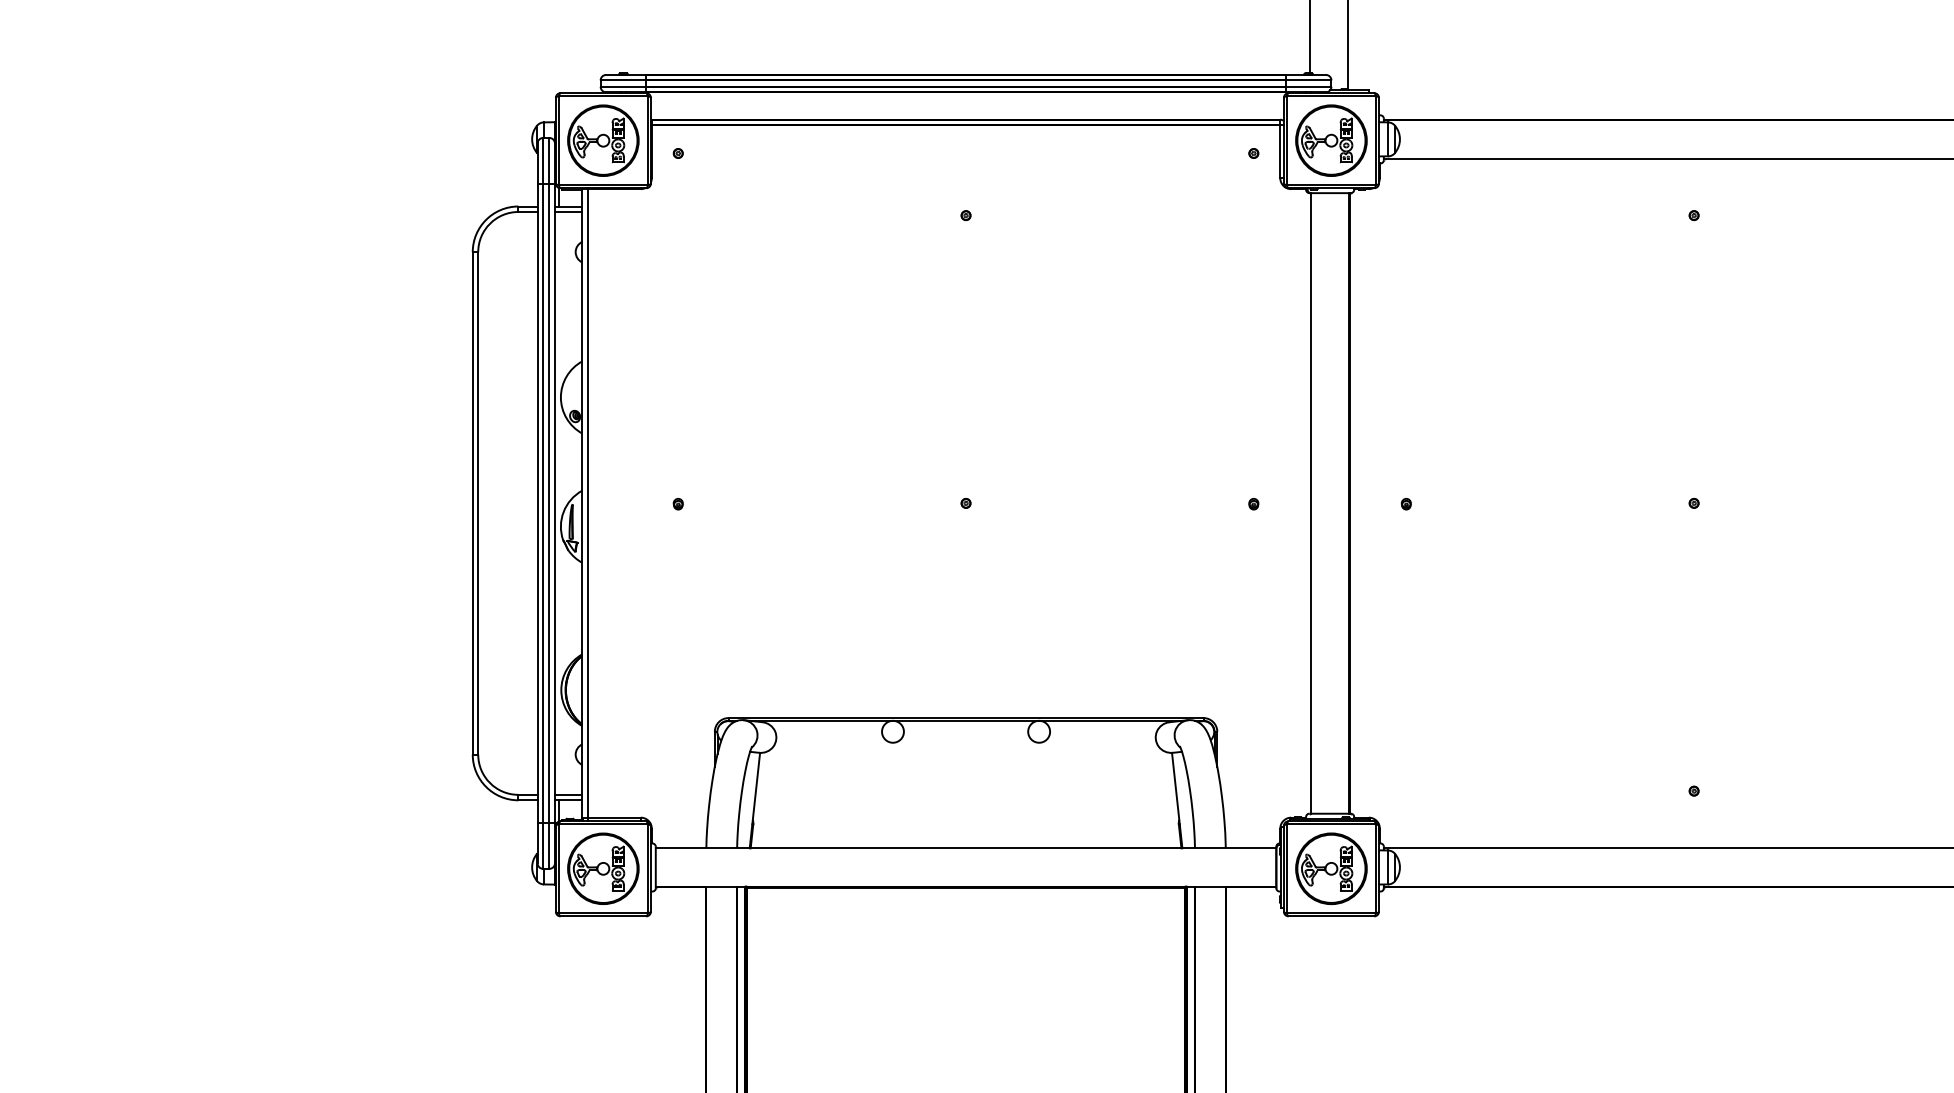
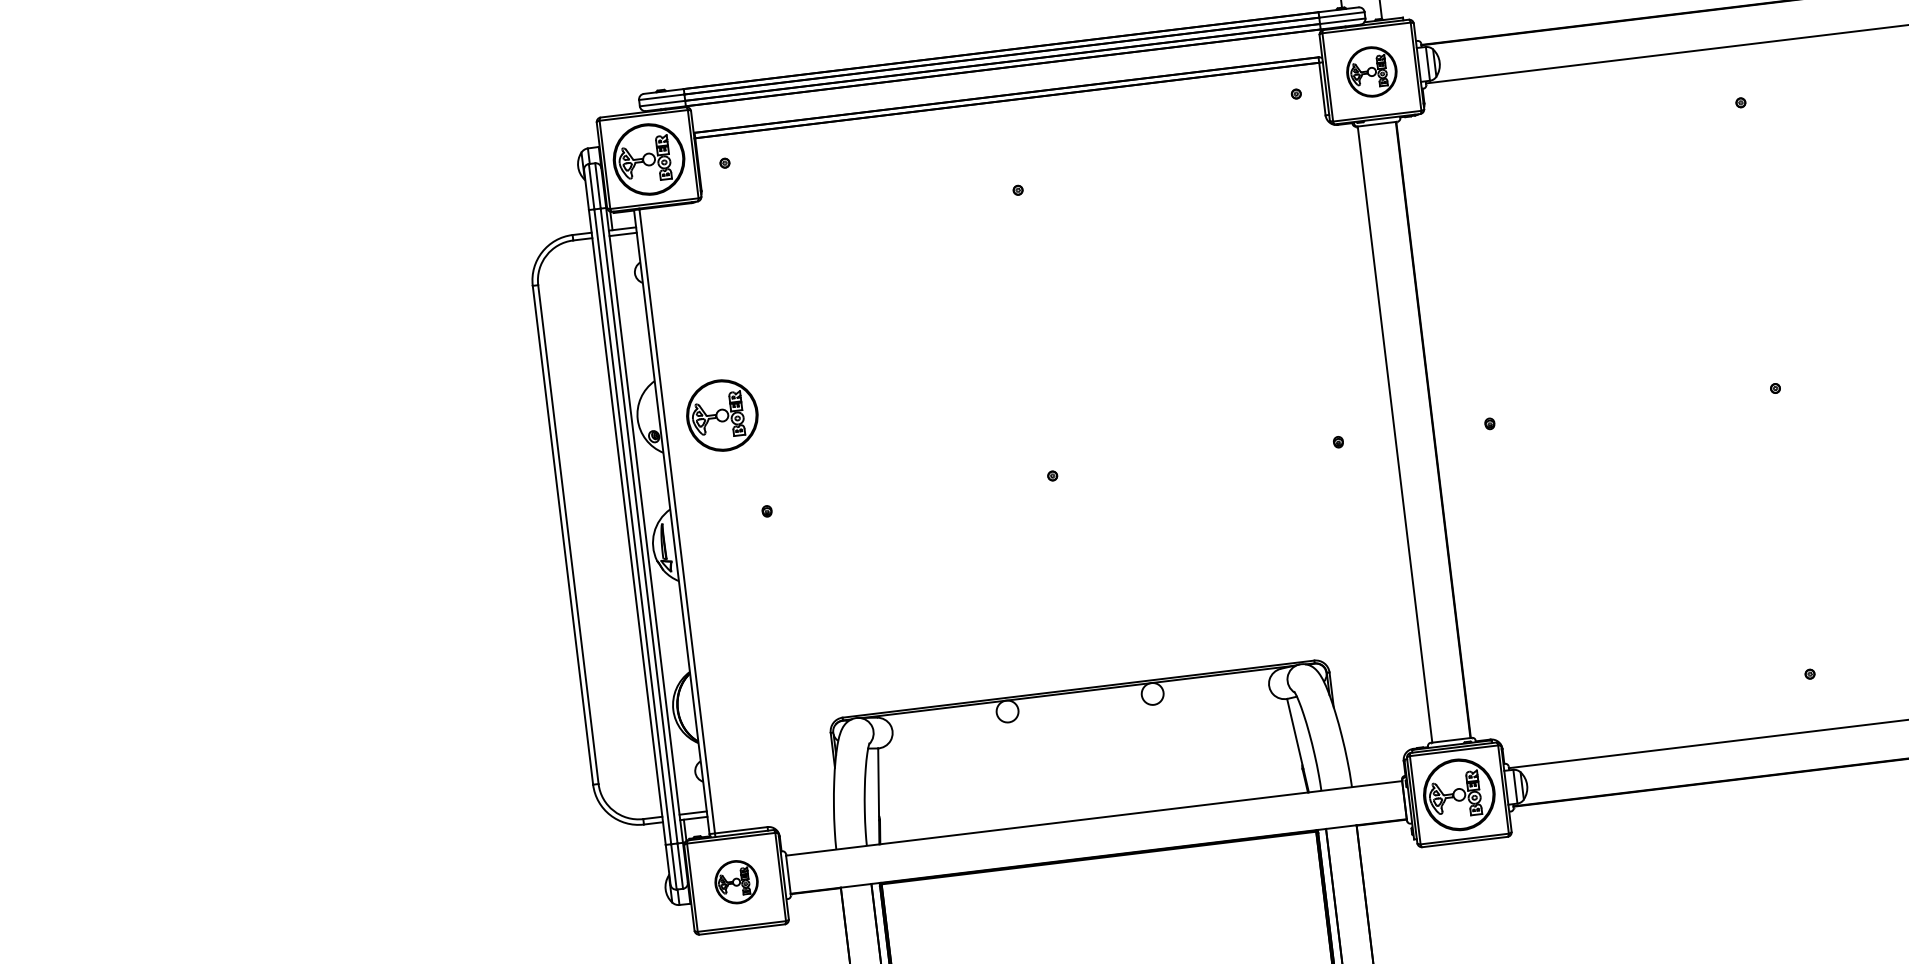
part: (1331, 140) -> (1371, 71), size x0.7
part: (645, 403) -> (722, 415), added
part: (603, 868) -> (736, 882), size x0.6

